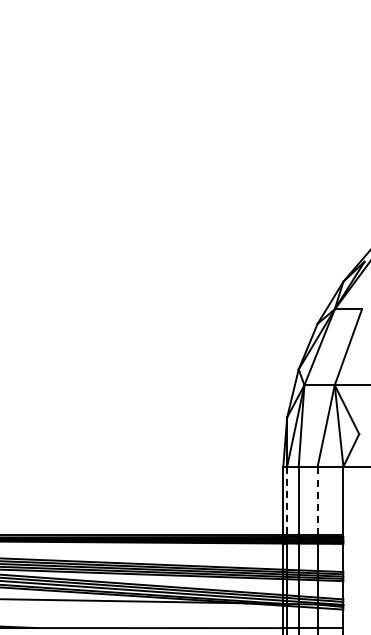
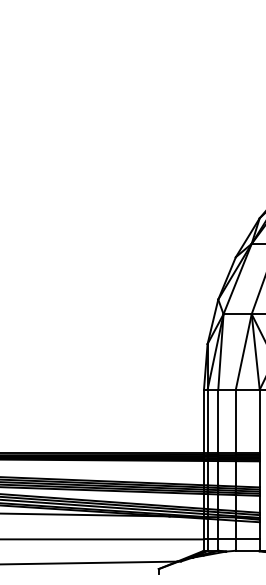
line: (287, 500) -> (207, 421), dashed -> solid
line: (317, 500) -> (235, 421), dashed -> solid

